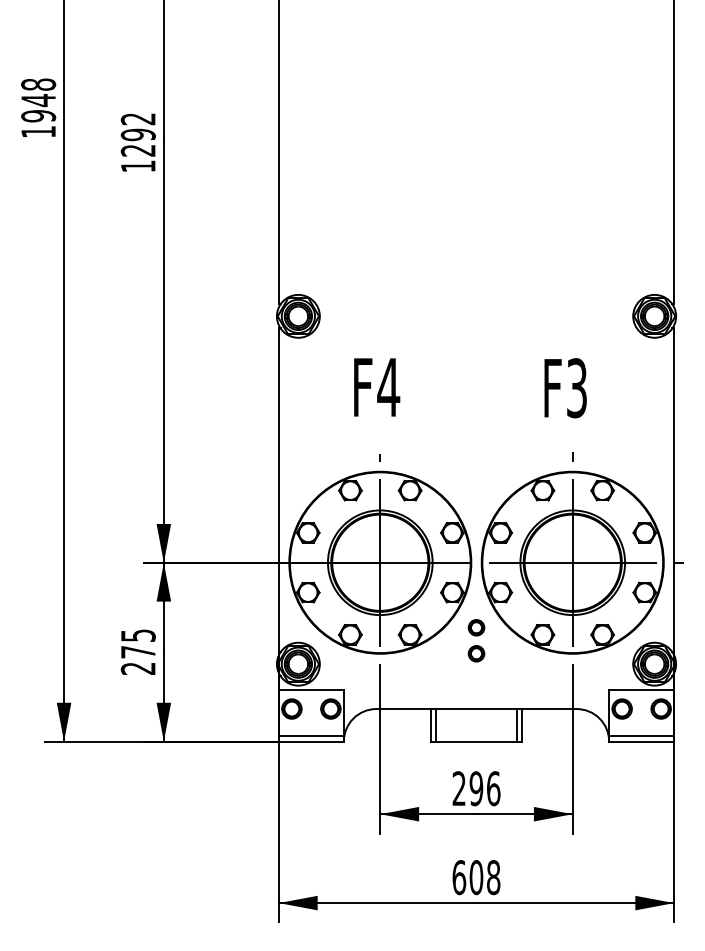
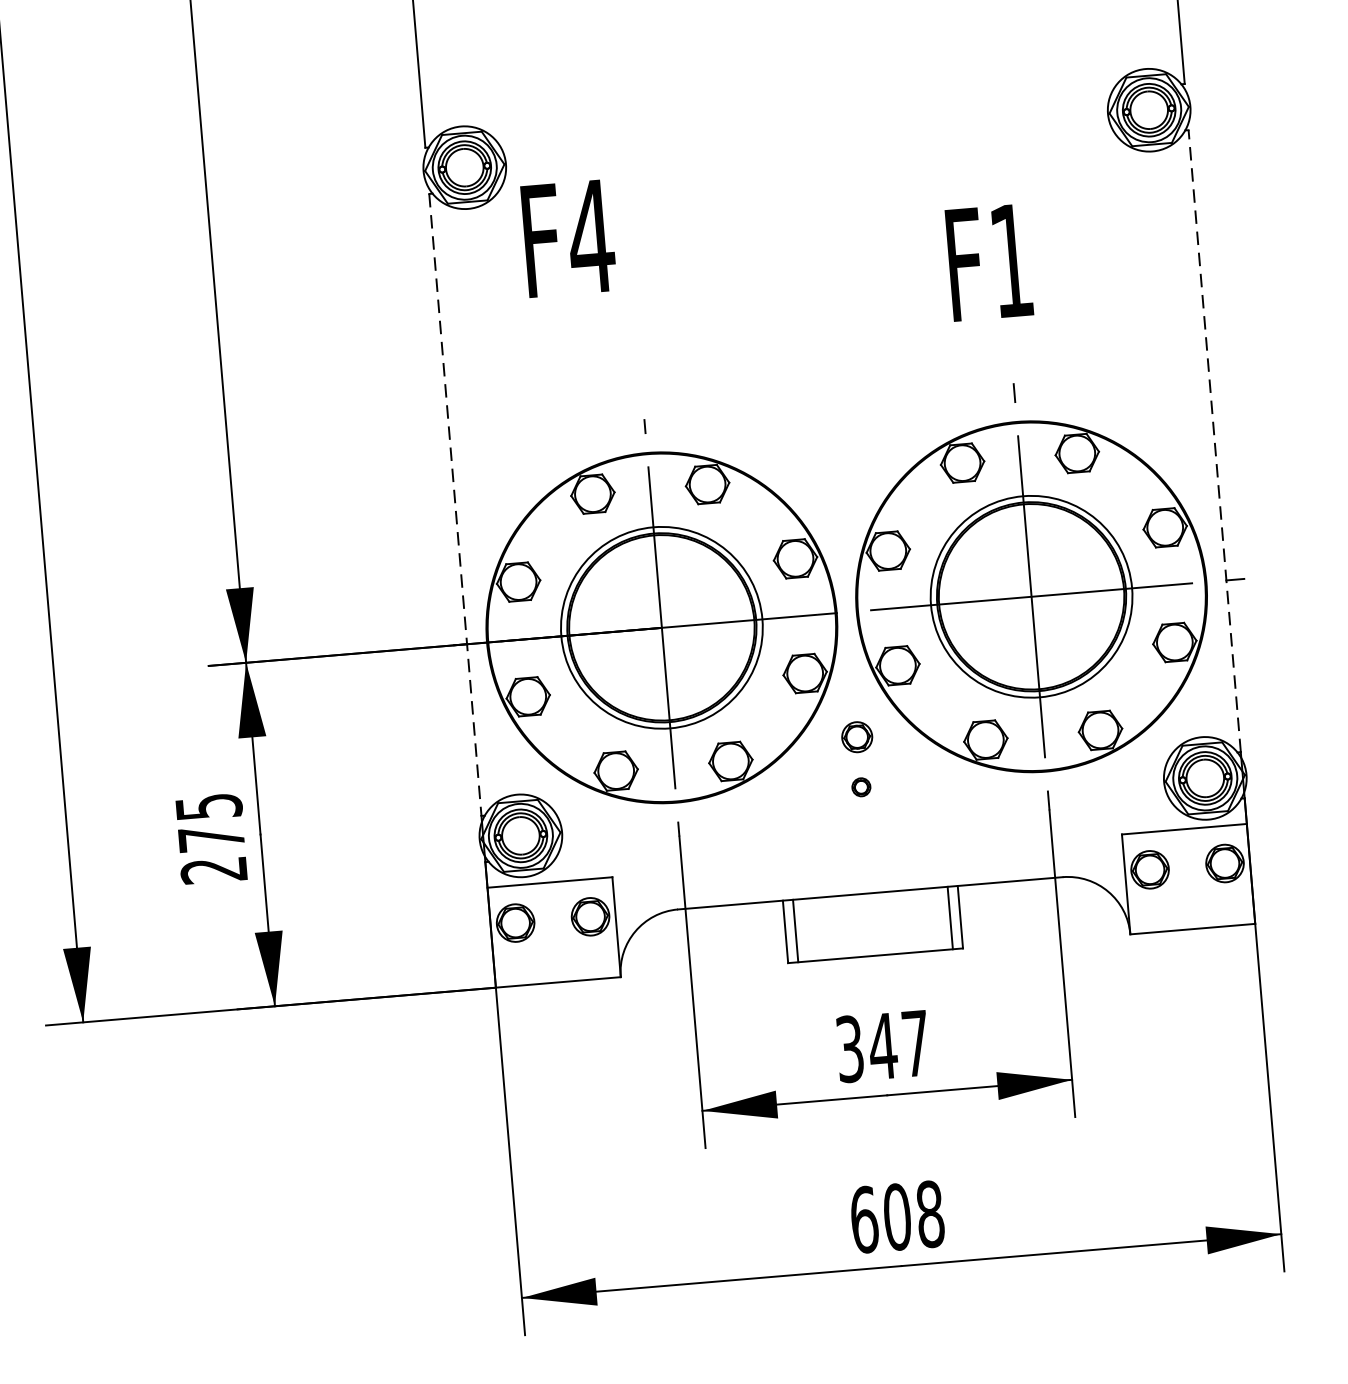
text: (377, 387) -> (569, 238), moved
text: (576, 388) -> (1010, 261), F3 -> F1
line: (278, 490) -> (454, 505), solid -> dashed
line: (674, 490) -> (1215, 441), solid -> dashed
part: (476, 653) -> (861, 786), size x0.6
line: (310, 736) -> (555, 972), removed
line: (641, 736) -> (1191, 919), removed
text: (476, 788) -> (883, 1045), 296 -> 347

